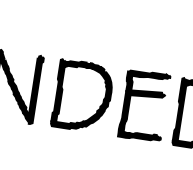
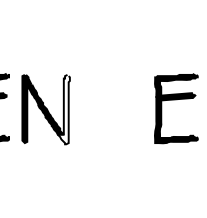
fill: (32, 89) -> (63, 109), removed
part: (83, 96) -> (114, 108), removed

